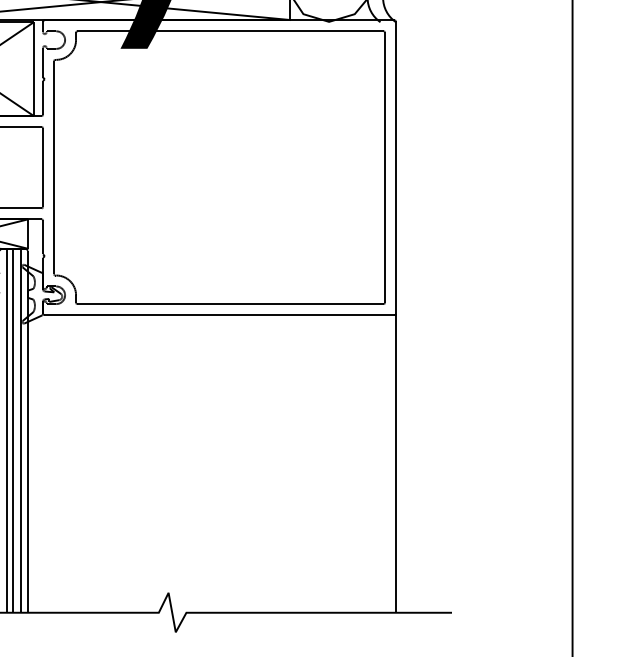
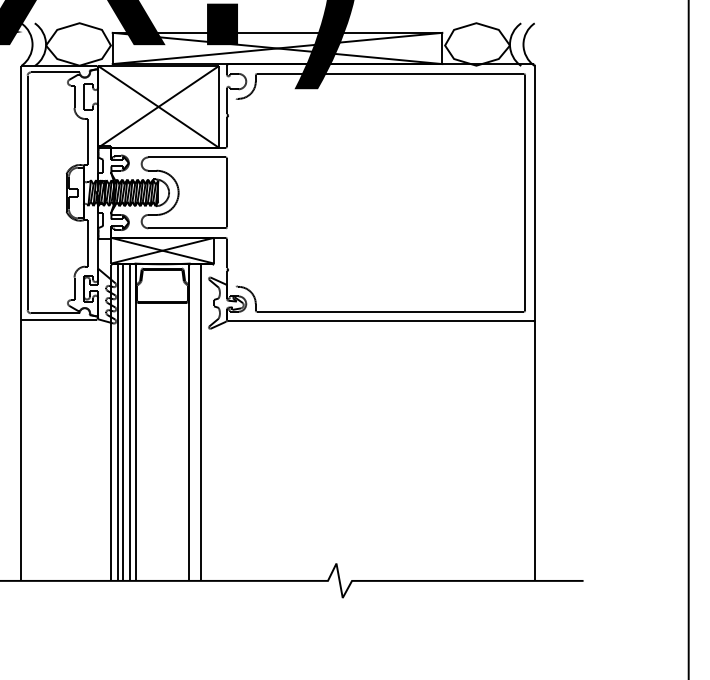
line: (53, 167) -> (236, 192), removed
line: (6, 429) -> (195, 421), removed
line: (20, 429) -> (207, 421), removed
line: (28, 431) -> (214, 422), removed

